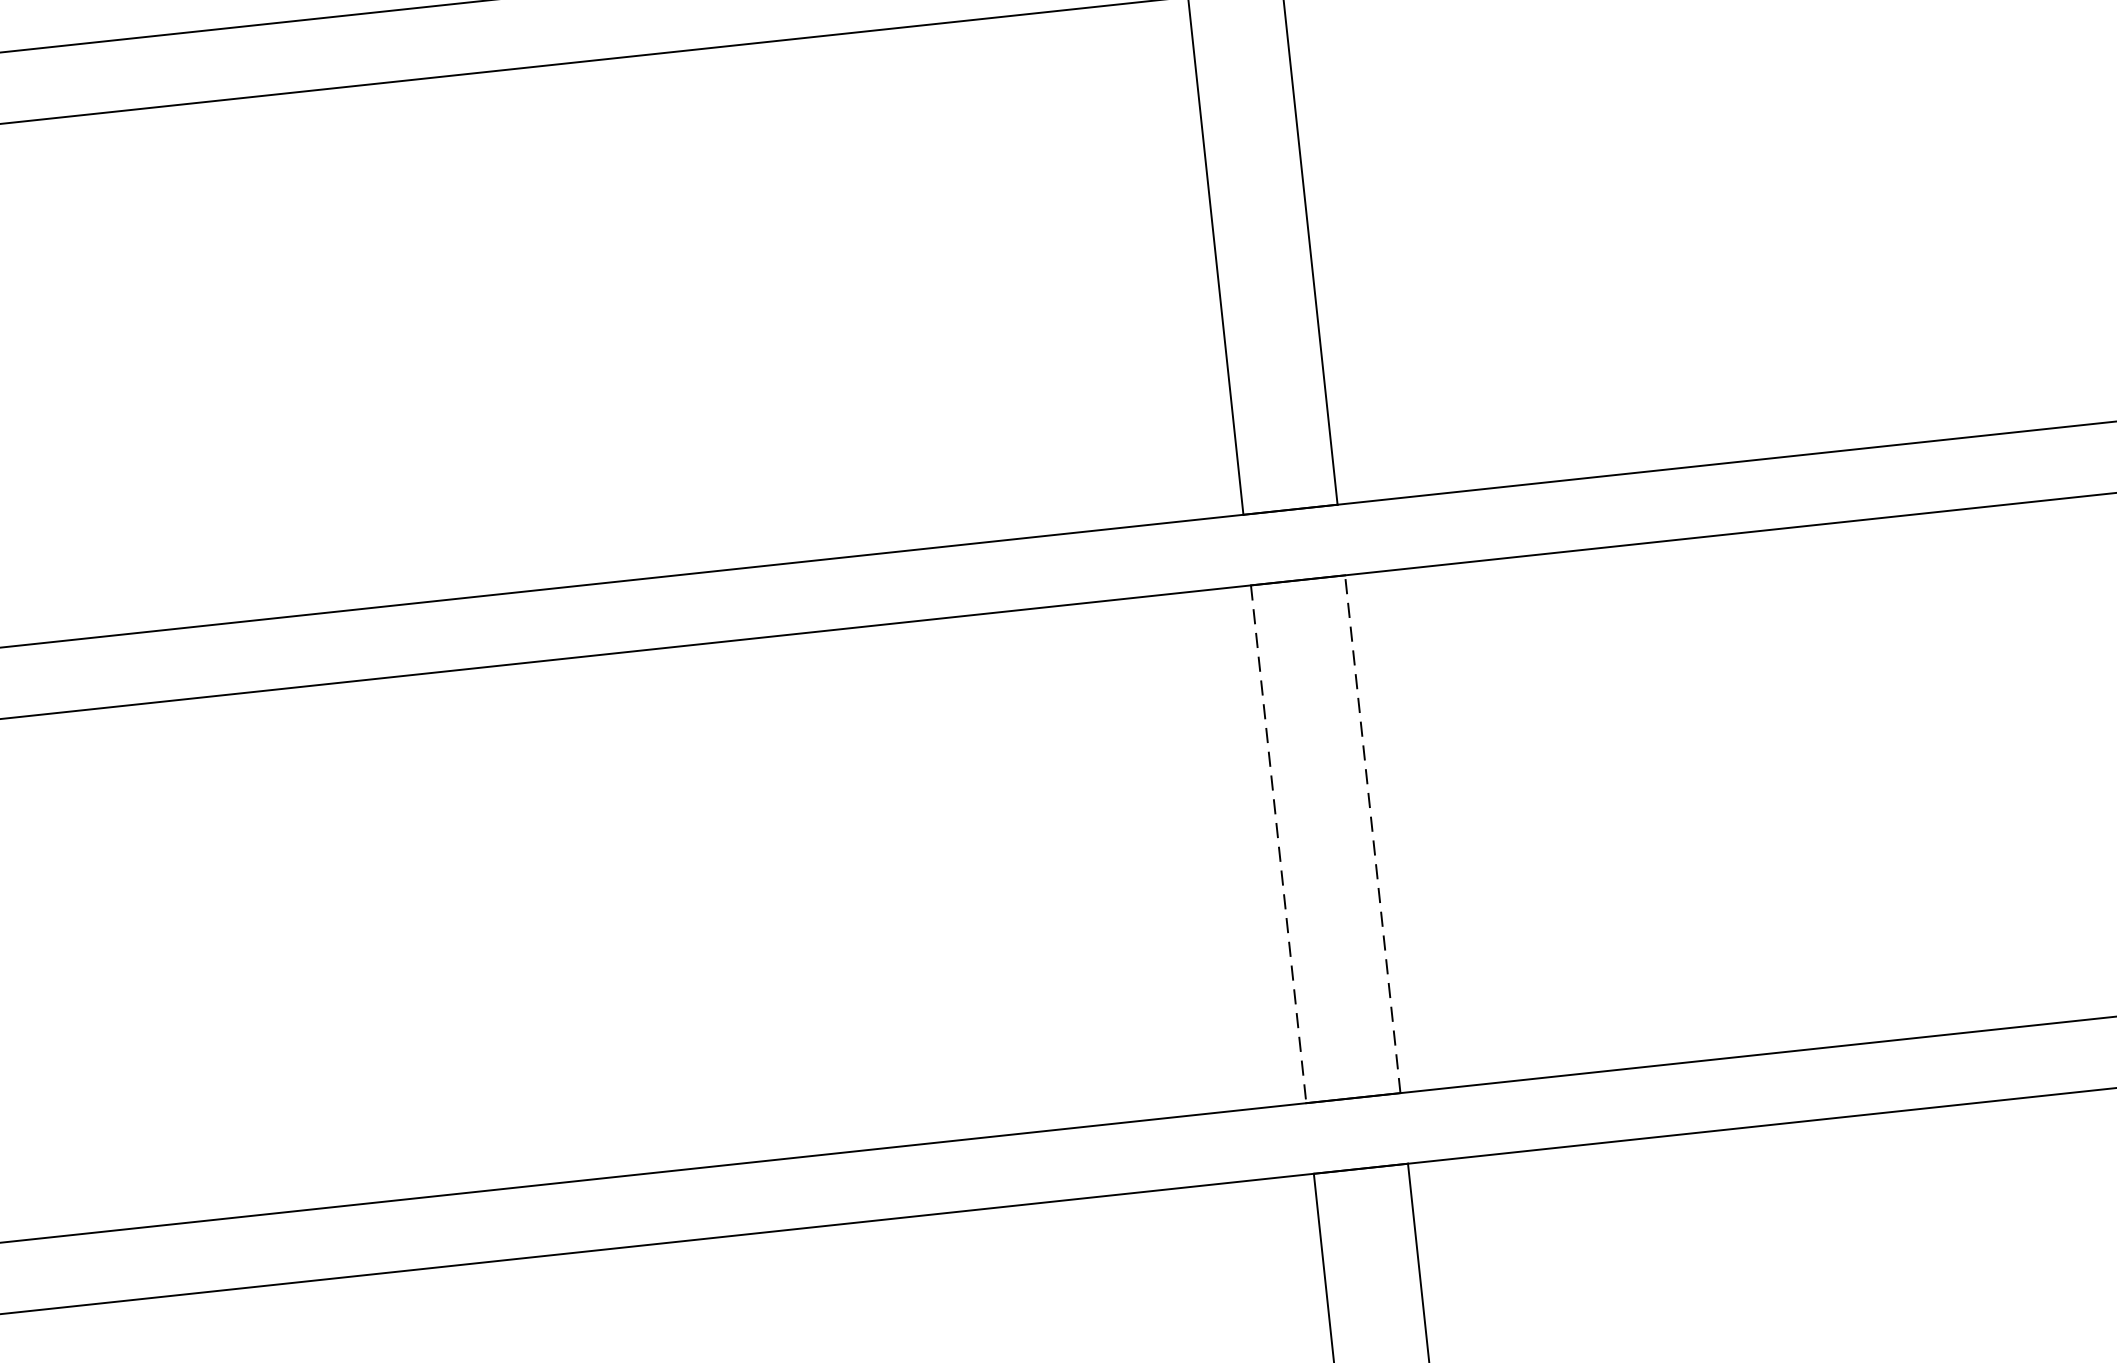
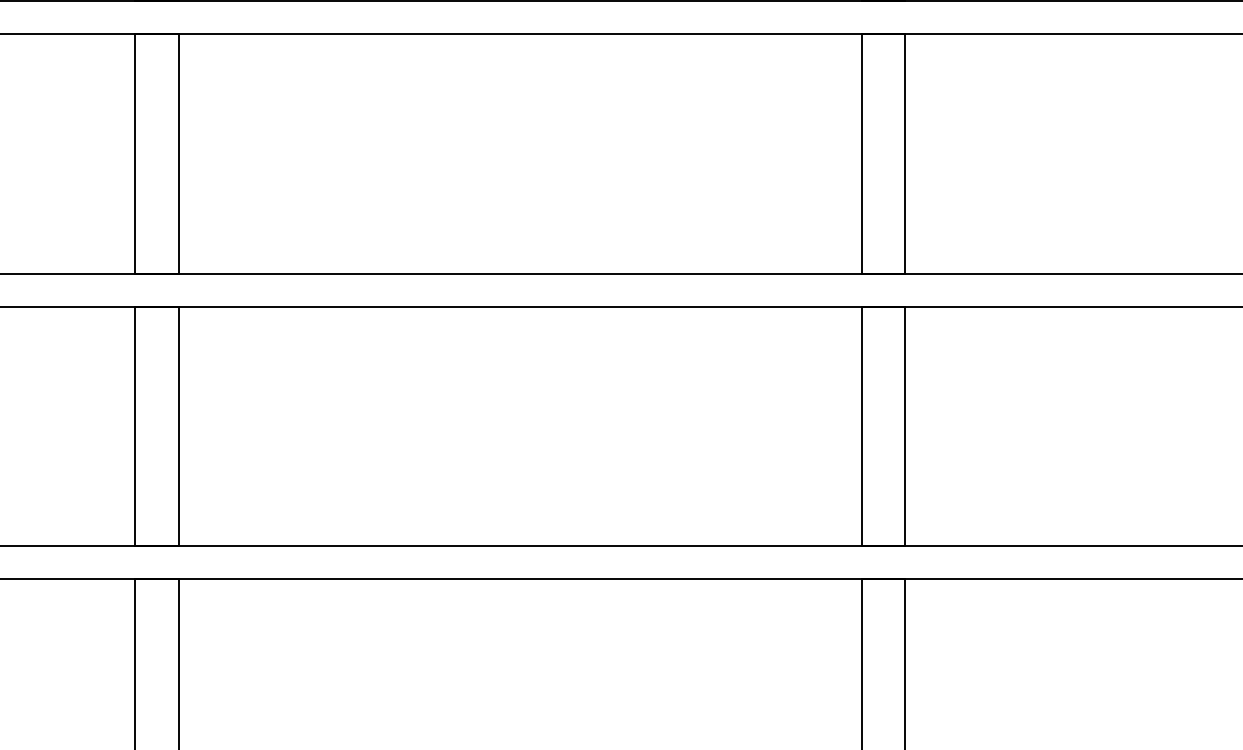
line: (1373, 834) -> (905, 426), dashed -> solid
line: (1278, 844) -> (861, 426), dashed -> solid

